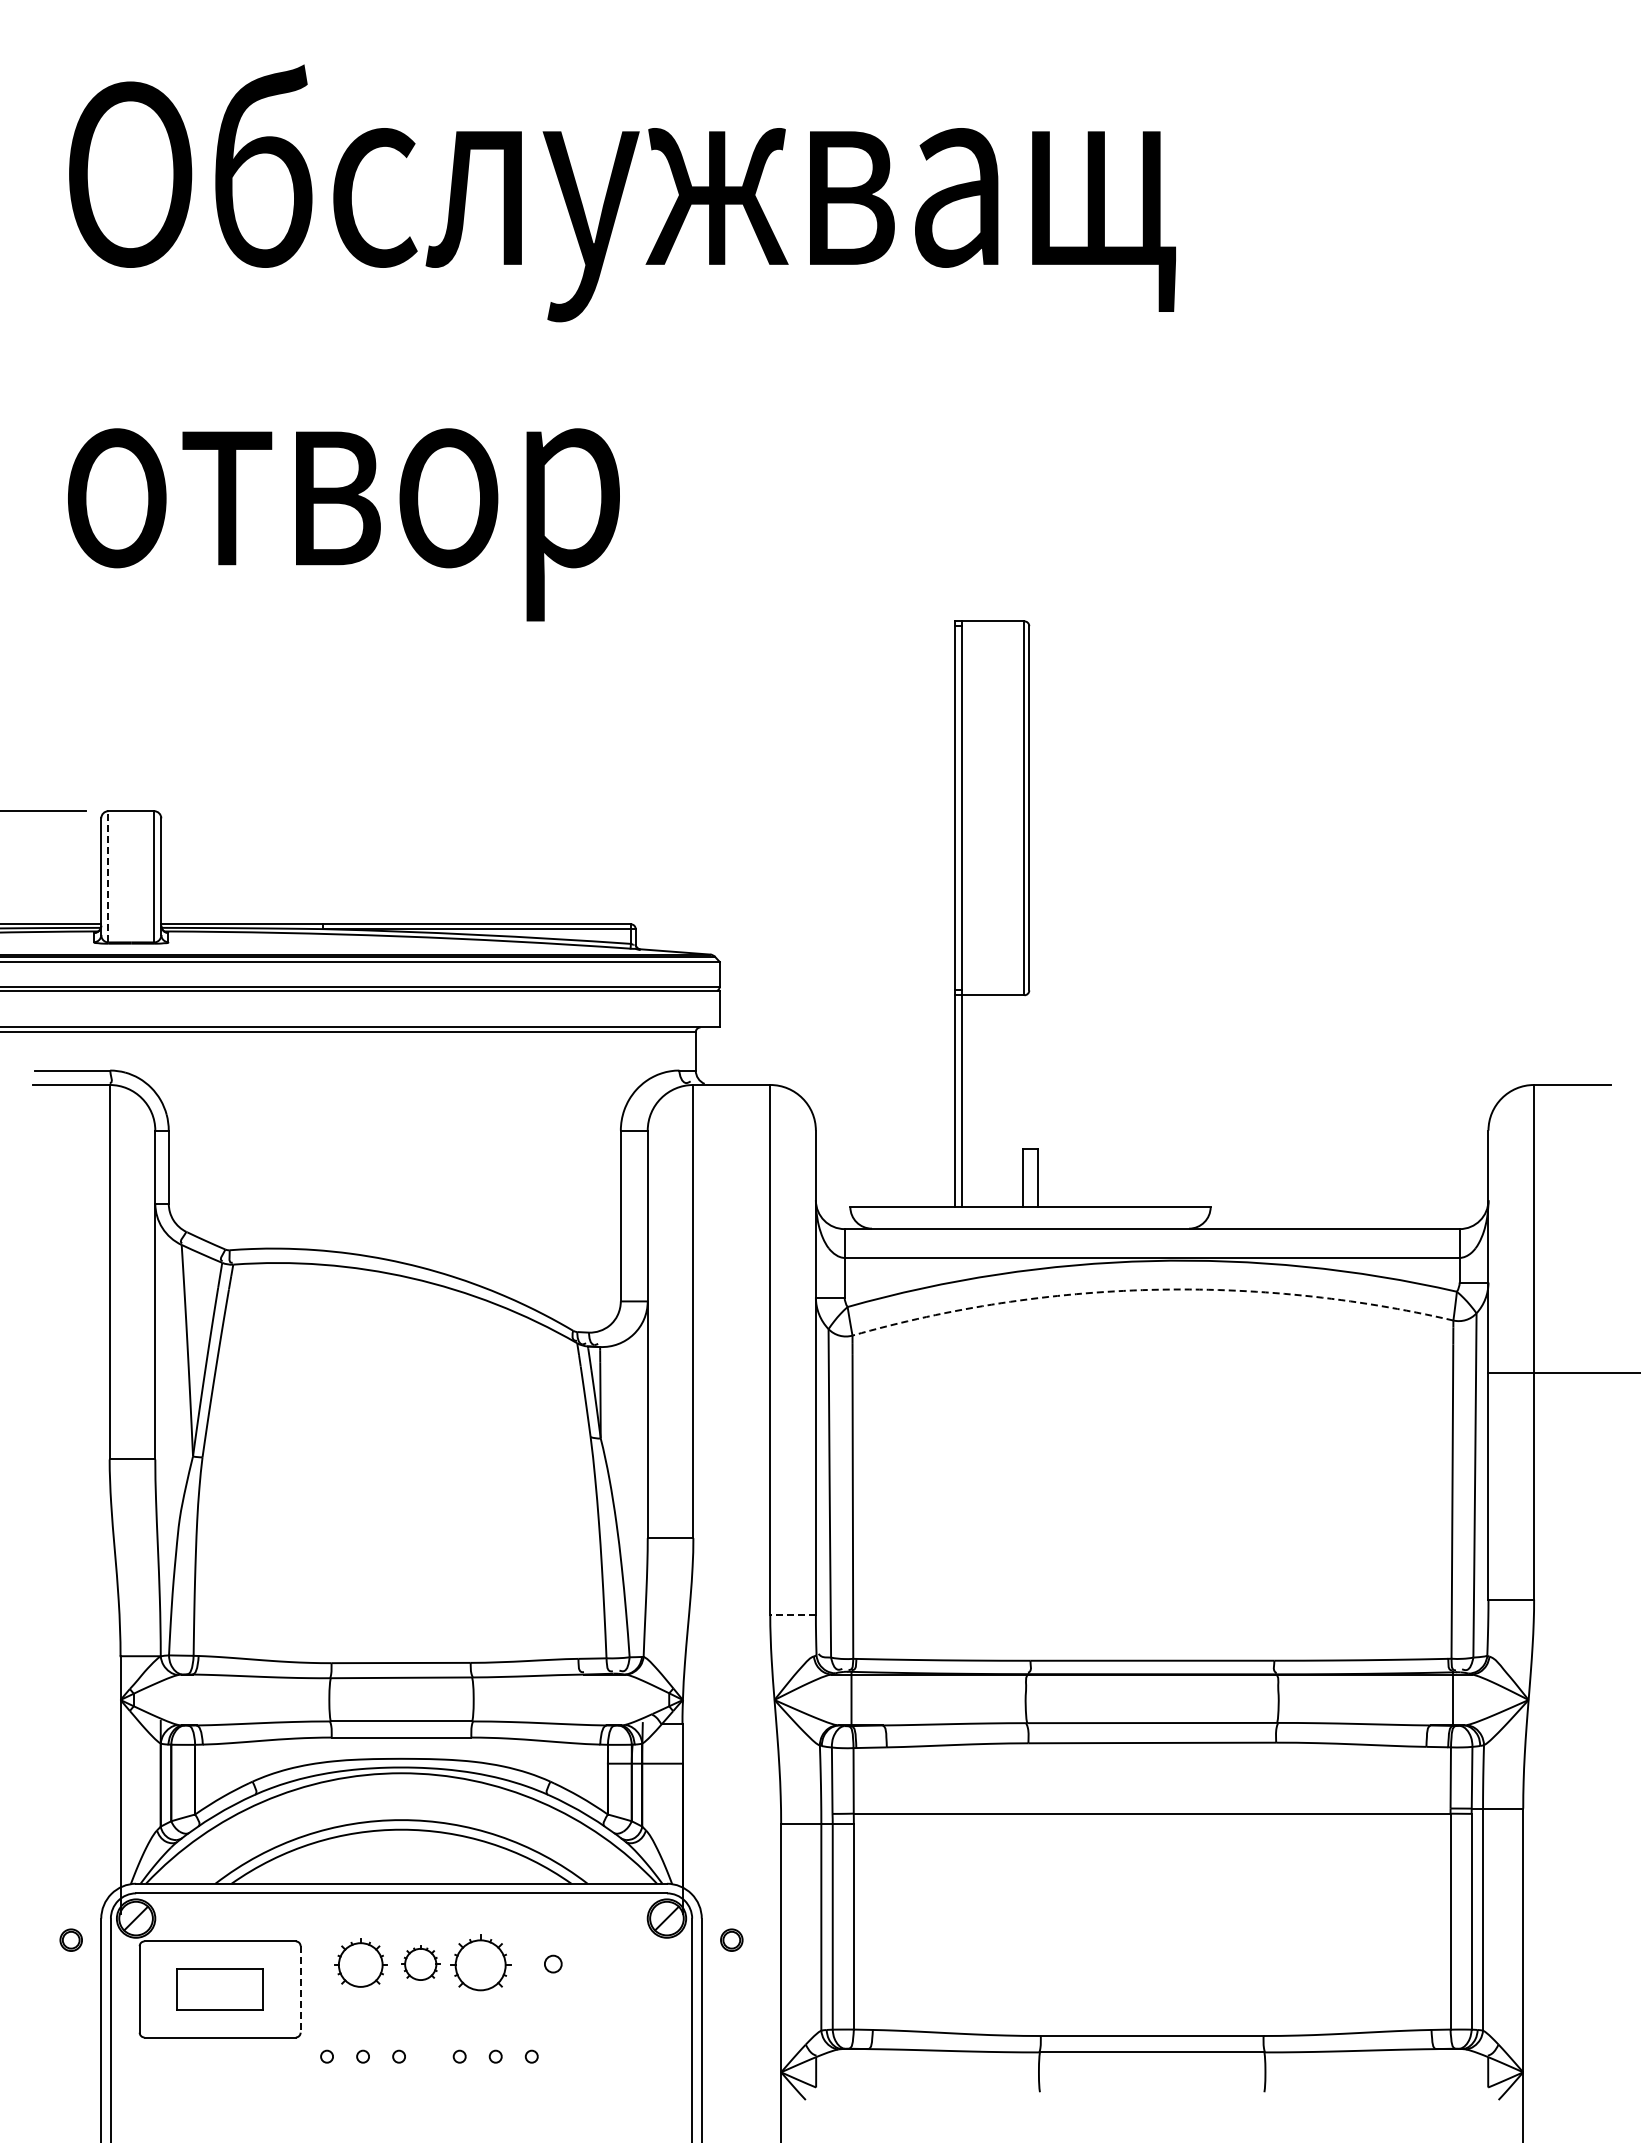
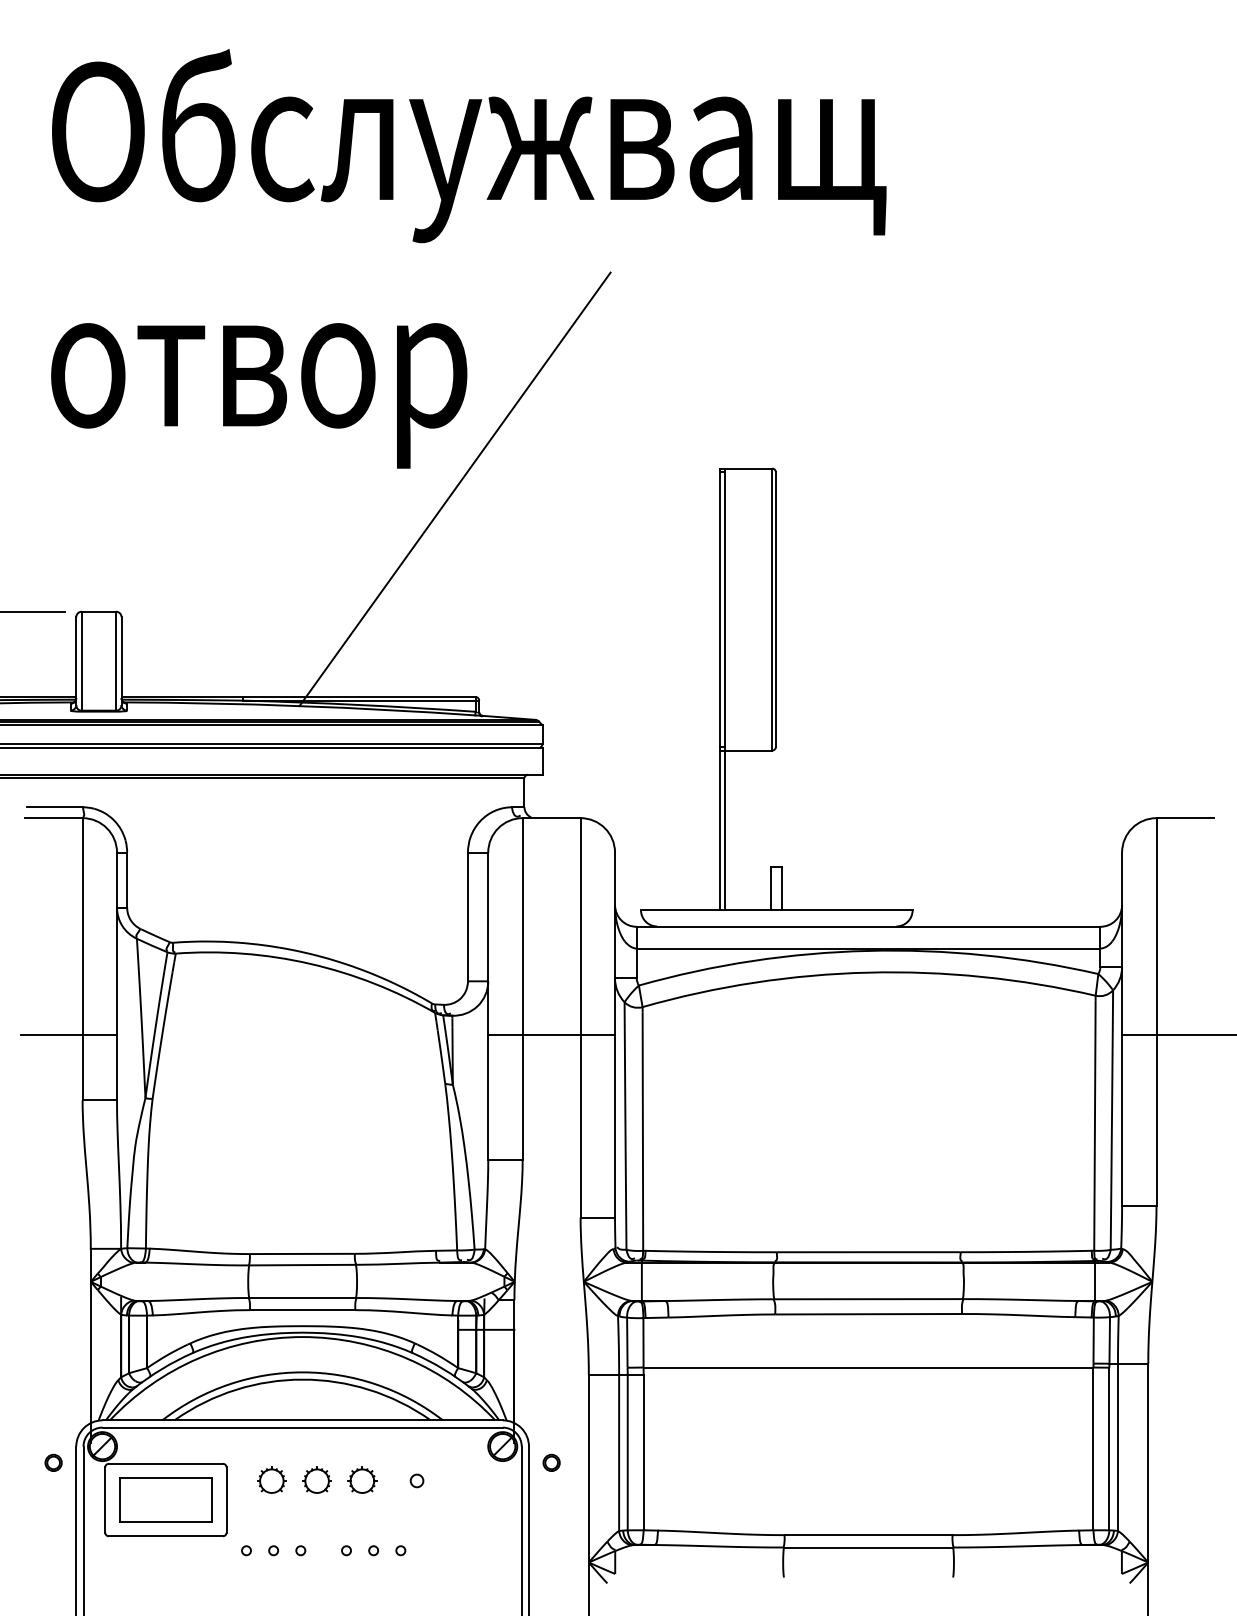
line: (603, 648) -> (454, 489), added
line: (108, 876) -> (81, 660), dashed -> solid
arc: (1151, 1289) -> (868, 972), dashed -> solid
line: (91, 1373) -> (68, 1035), added
line: (731, 1373) -> (551, 1035), added
line: (793, 1615) -> (598, 1218), dashed -> solid
part: (360, 1962) -> (271, 1479), size x0.71
part: (480, 1962) -> (362, 1479), size x0.62
part: (219, 1989) -> (165, 1500), size x1.43
line: (300, 1989) -> (226, 1500), dashed -> solid

